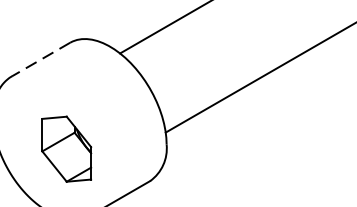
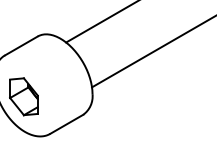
line: (41, 60) -> (21, 46), dashed -> solid
part: (65, 148) -> (23, 96), moved

